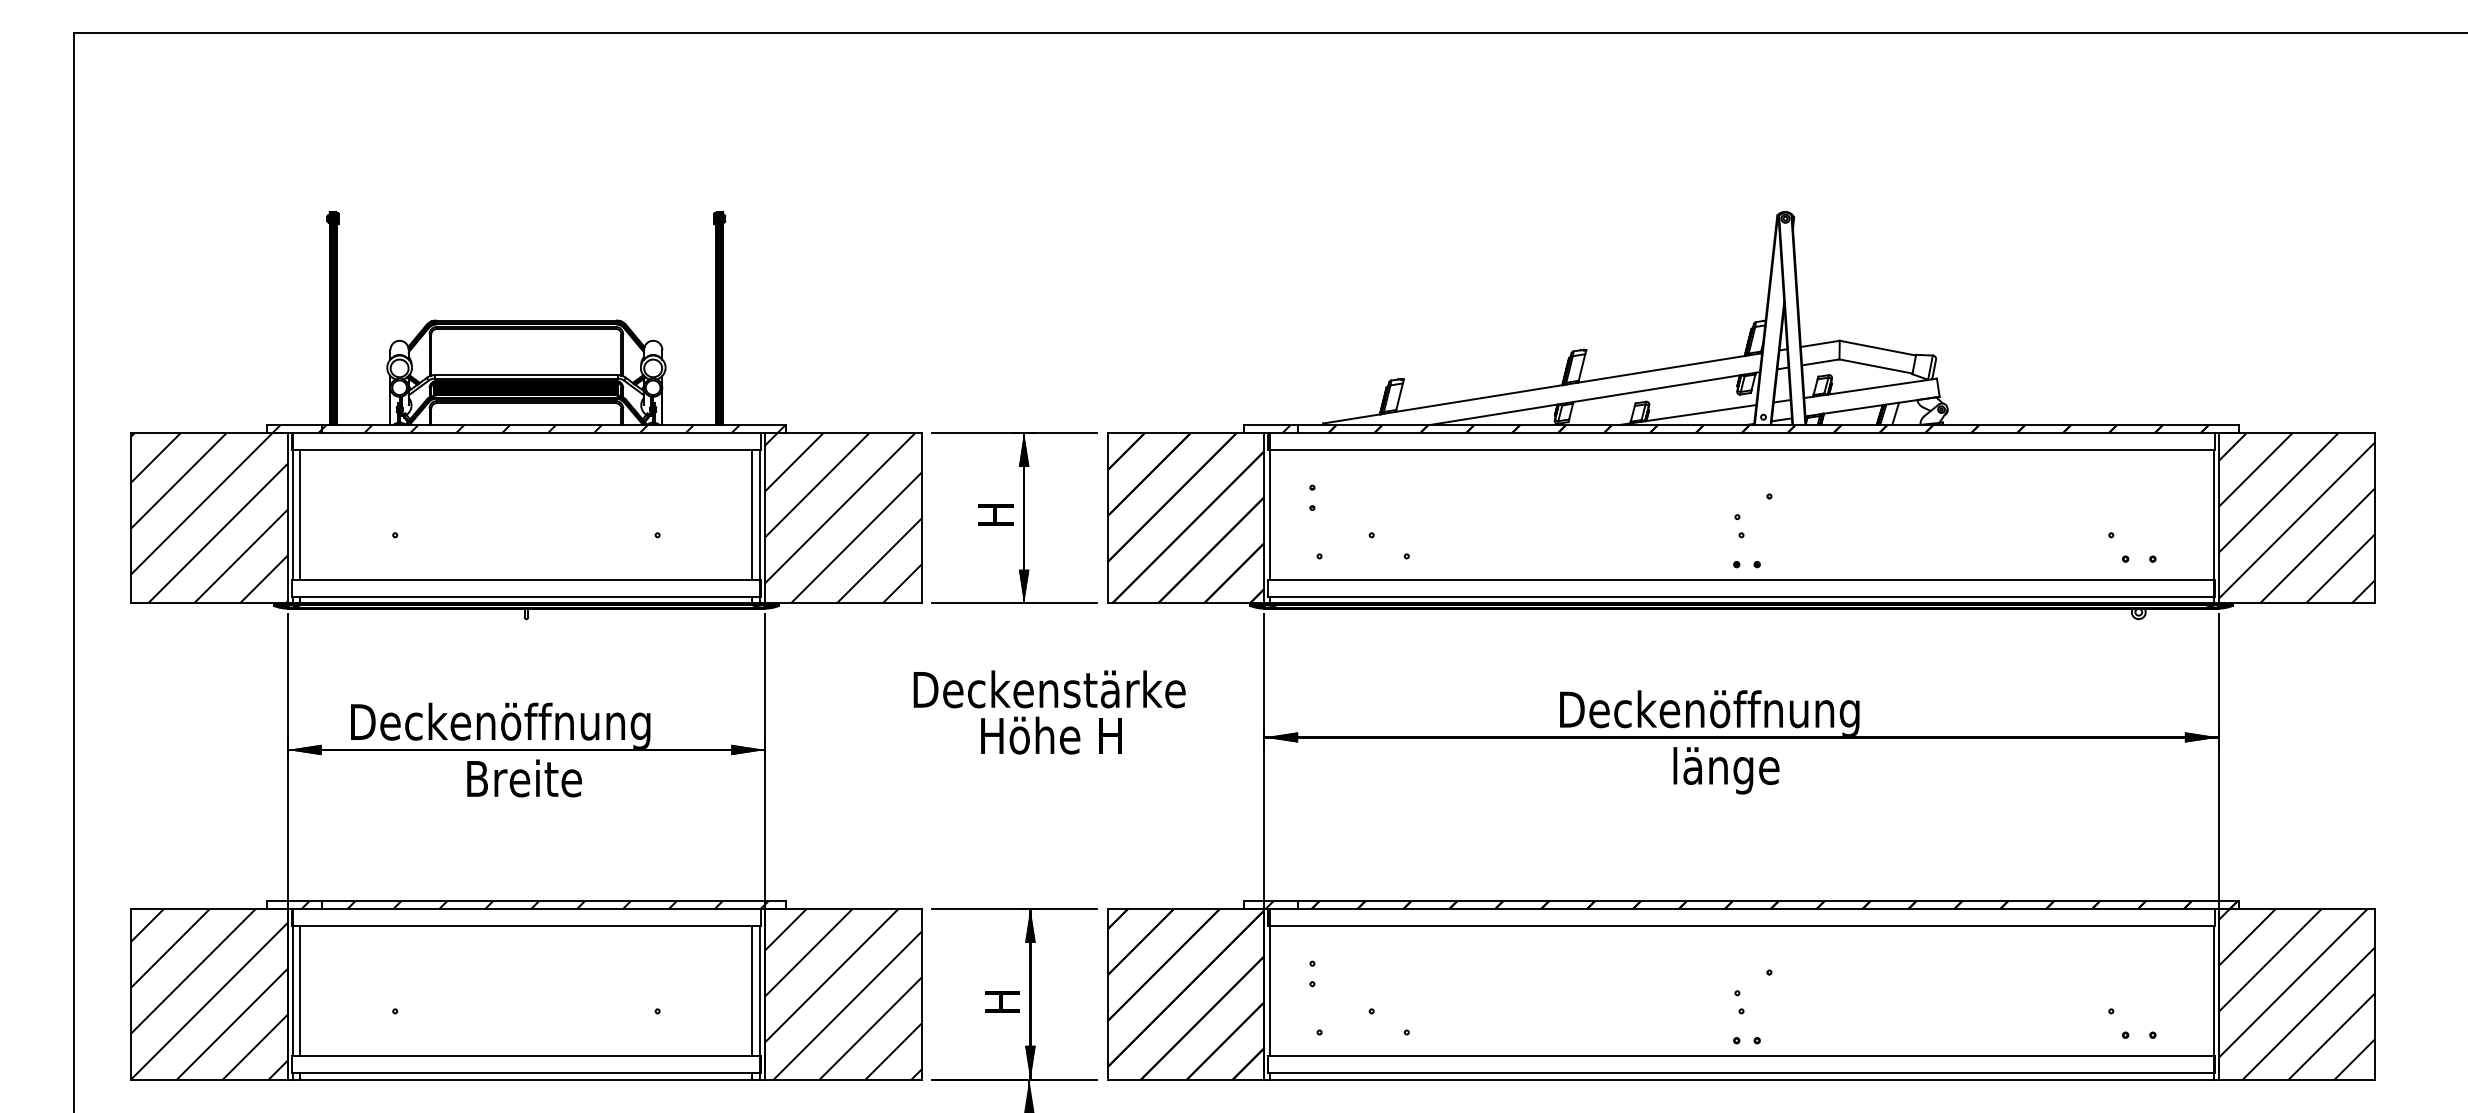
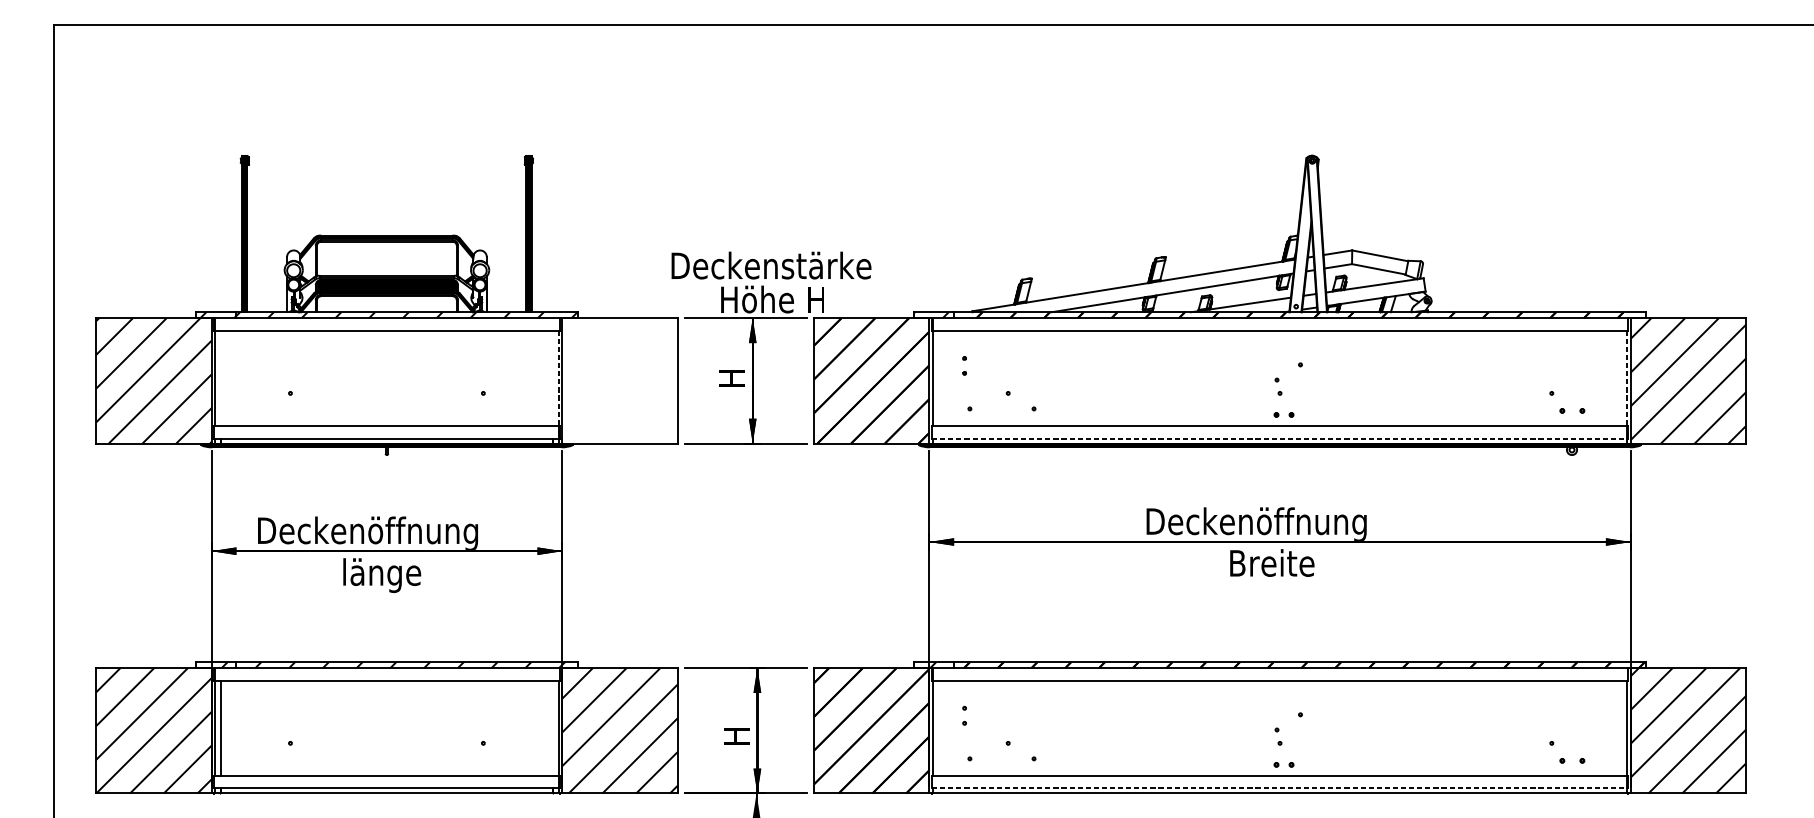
line: (300, 514) -> (220, 378), removed
line: (752, 514) -> (553, 378), removed
line: (759, 514) -> (558, 378), solid -> dashed
line: (2213, 514) -> (1626, 378), solid -> dashed
hatch: (843, 518) -> (619, 381), removed
line: (1740, 596) -> (1279, 438), solid -> dashed
text: (1049, 712) -> (771, 282), moved
text: (1730, 770) -> (1271, 566), länge -> Breite
text: (524, 782) -> (385, 575), Breite -> länge
line: (752, 990) -> (553, 727), removed
line: (1740, 1072) -> (1279, 788), solid -> dashed

